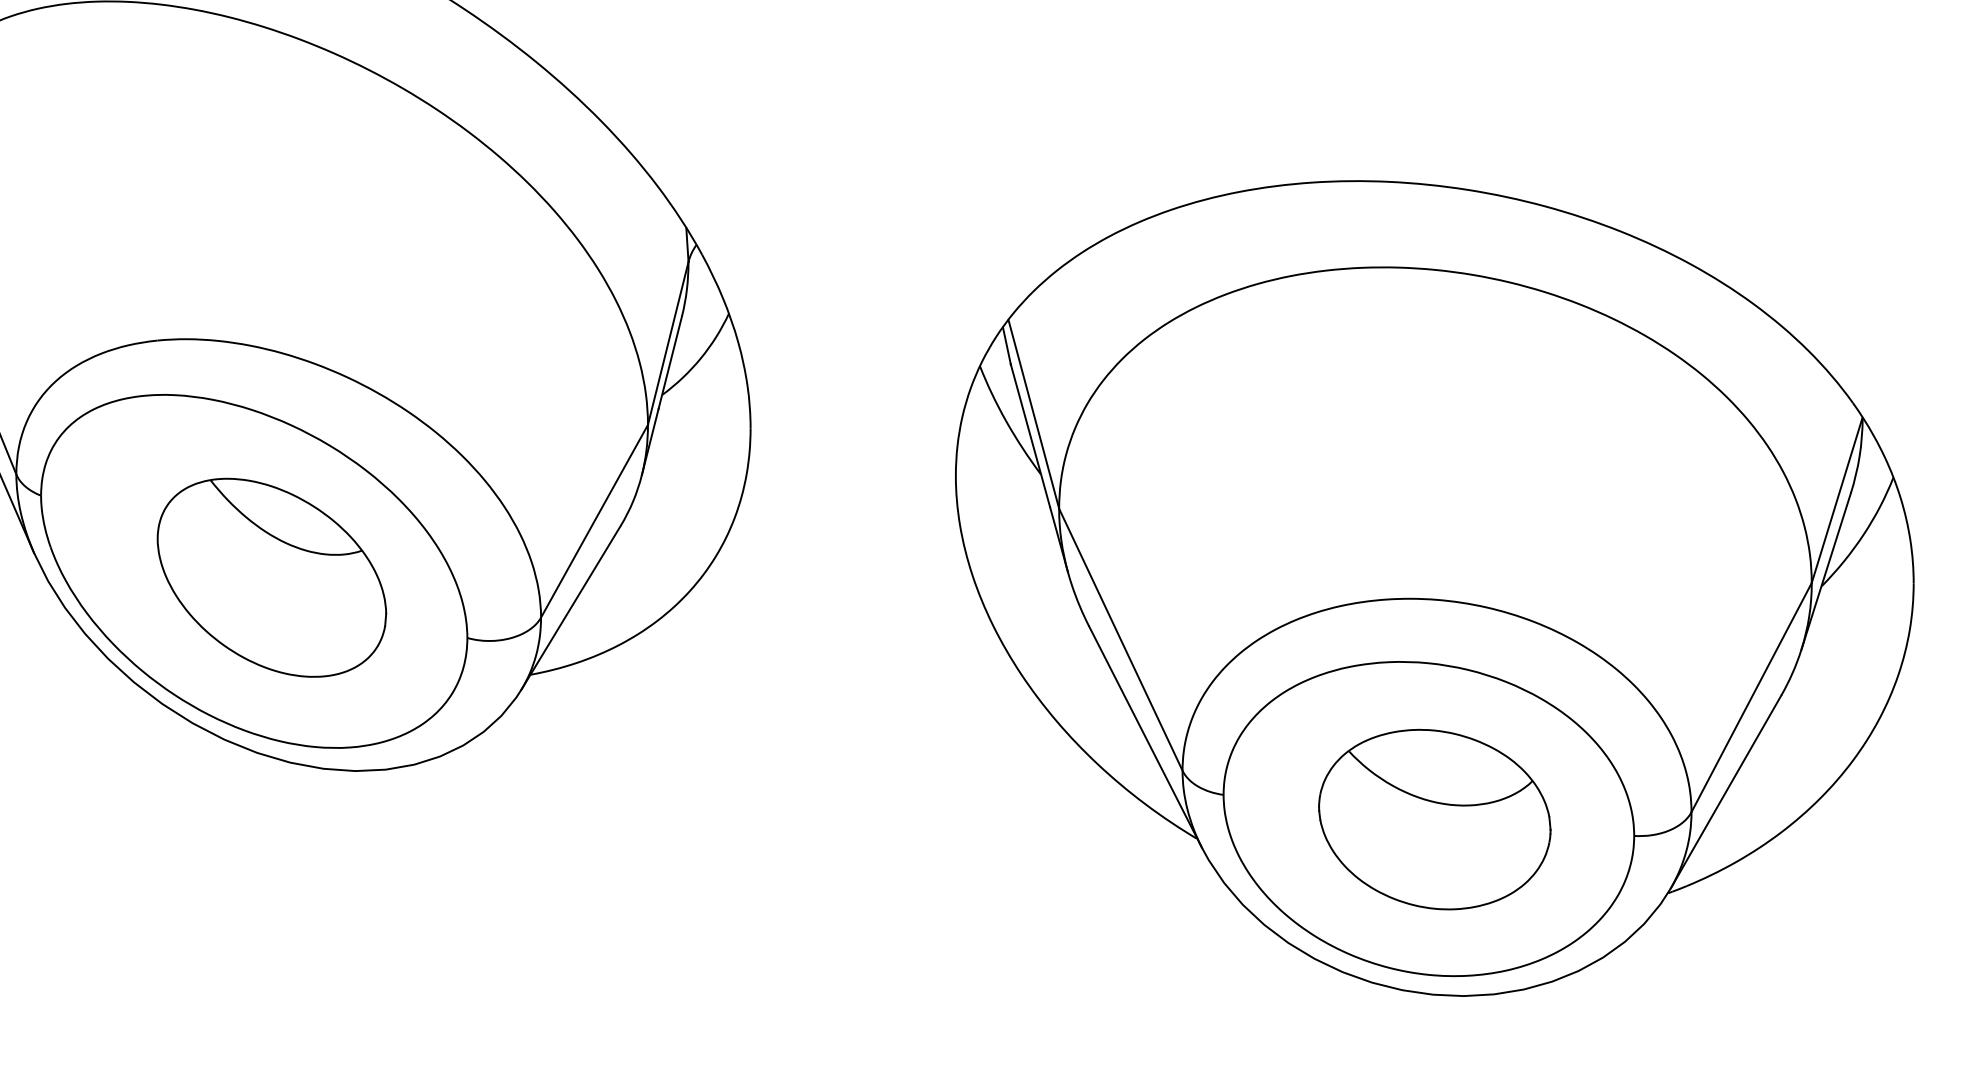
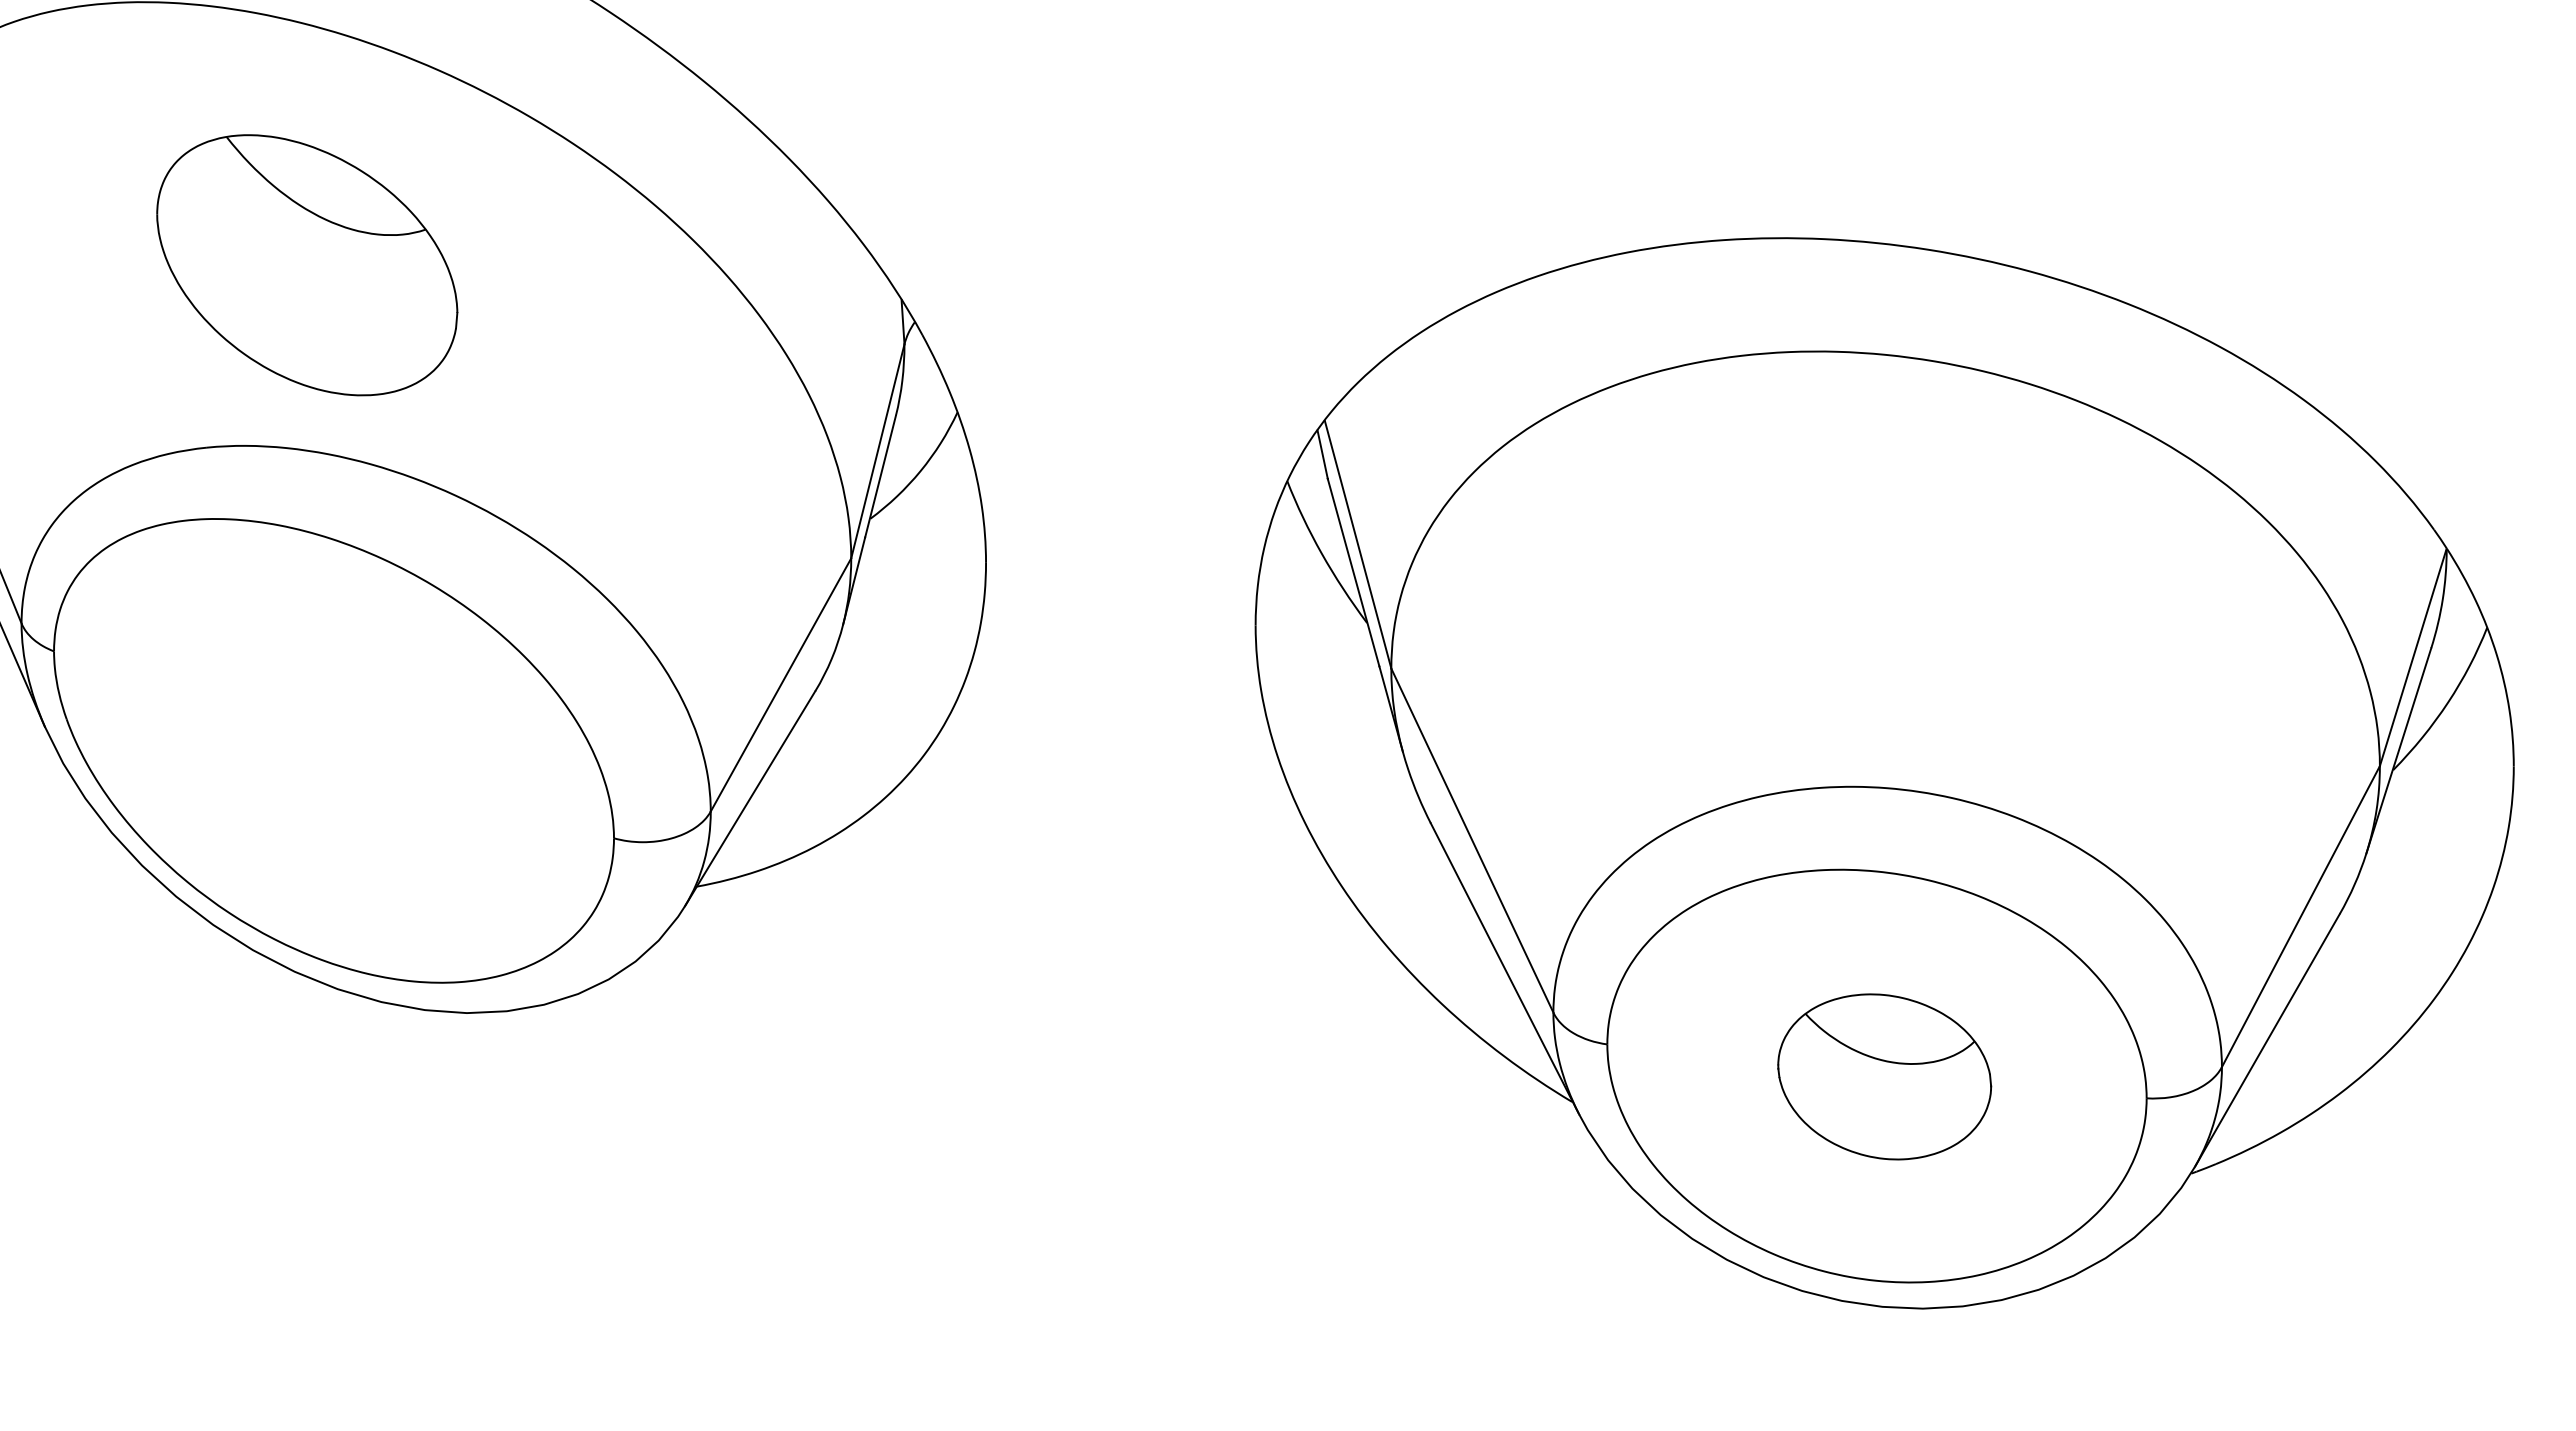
part: (272, 577) -> (307, 265), moved
part: (1434, 819) -> (1884, 1076), size x0.7

